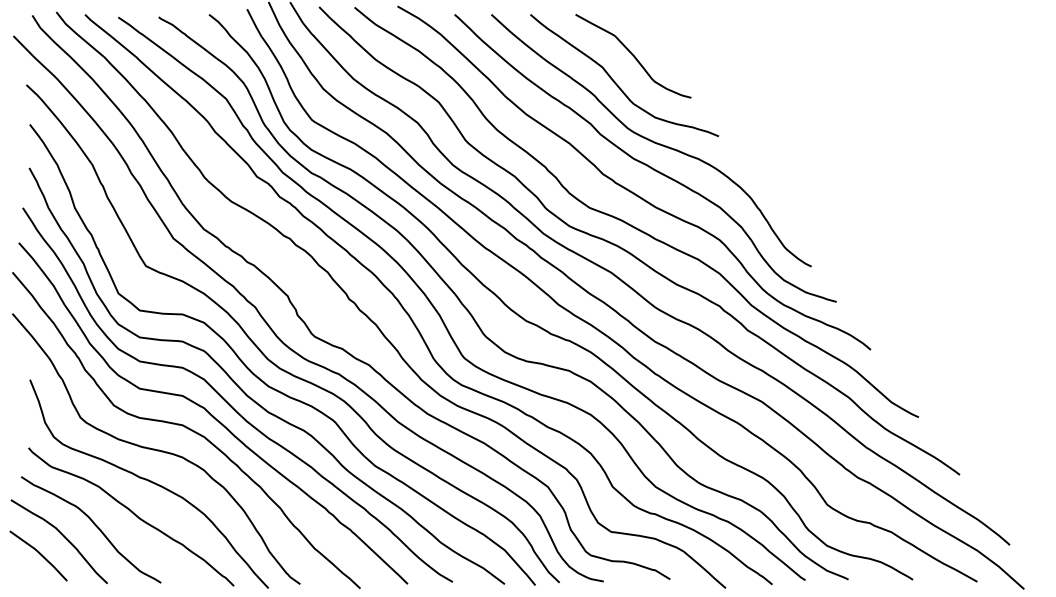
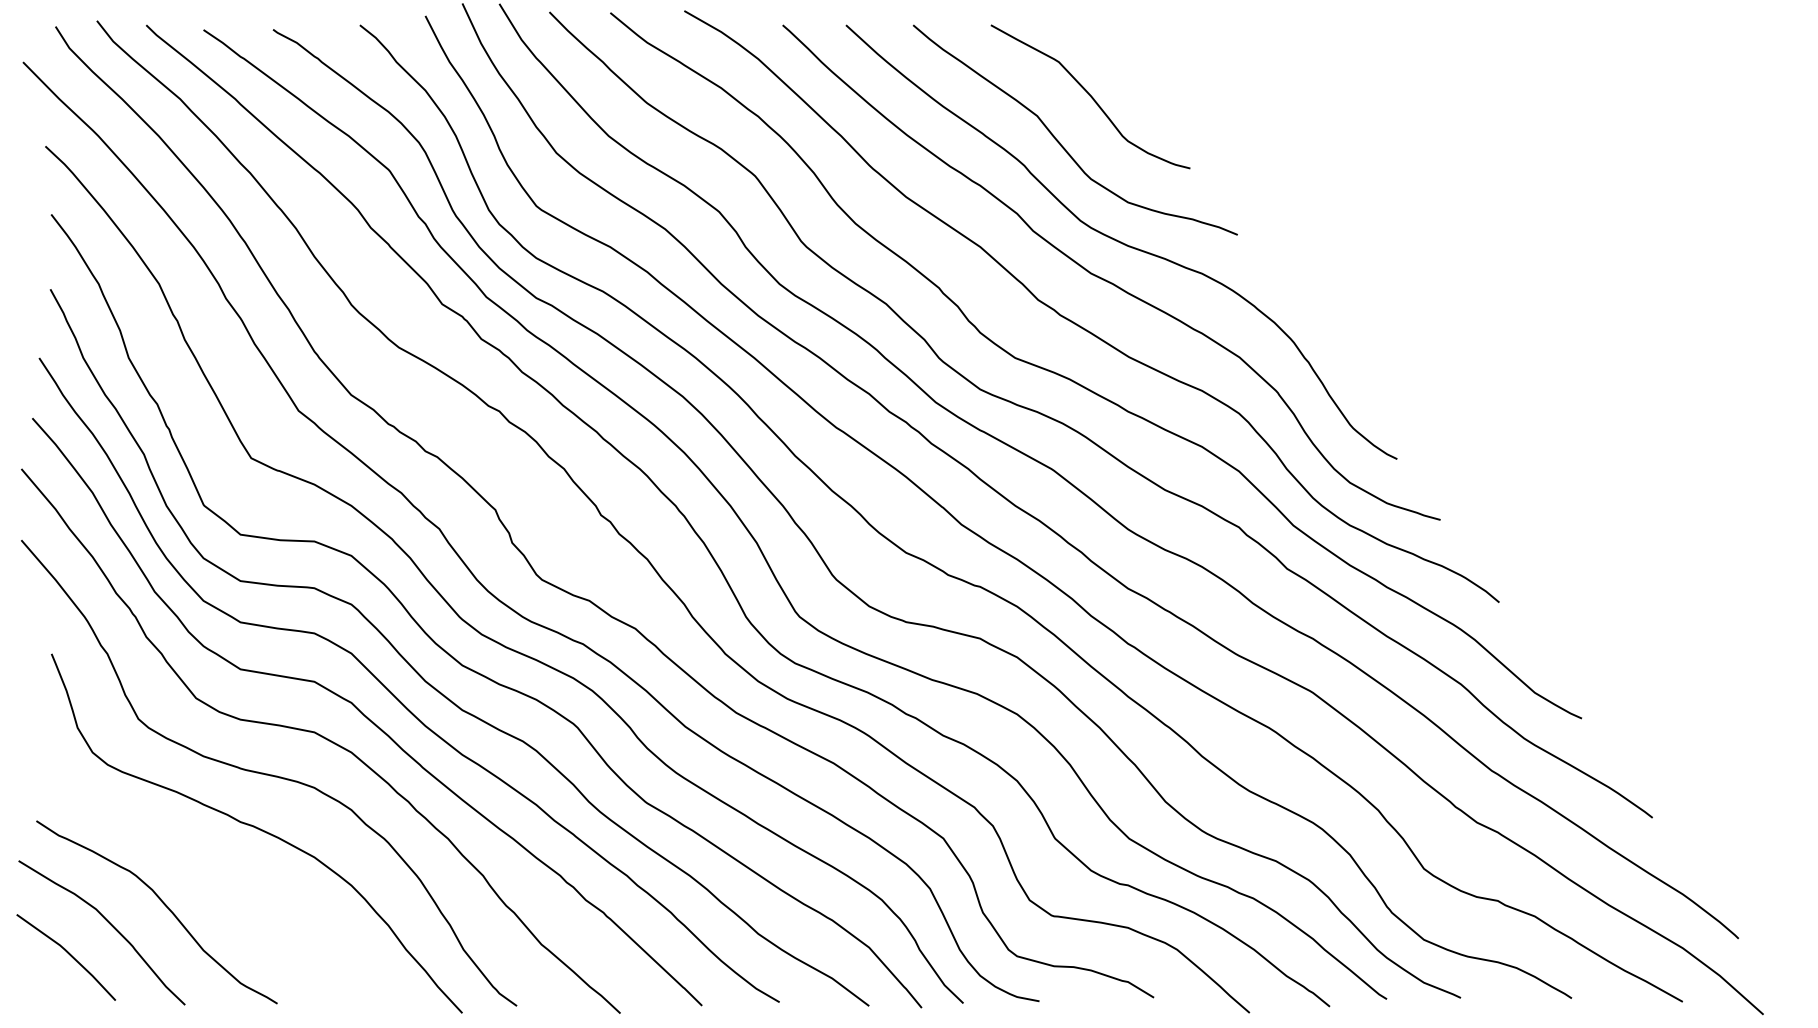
curve: (133, 514) -> (229, 885), removed

